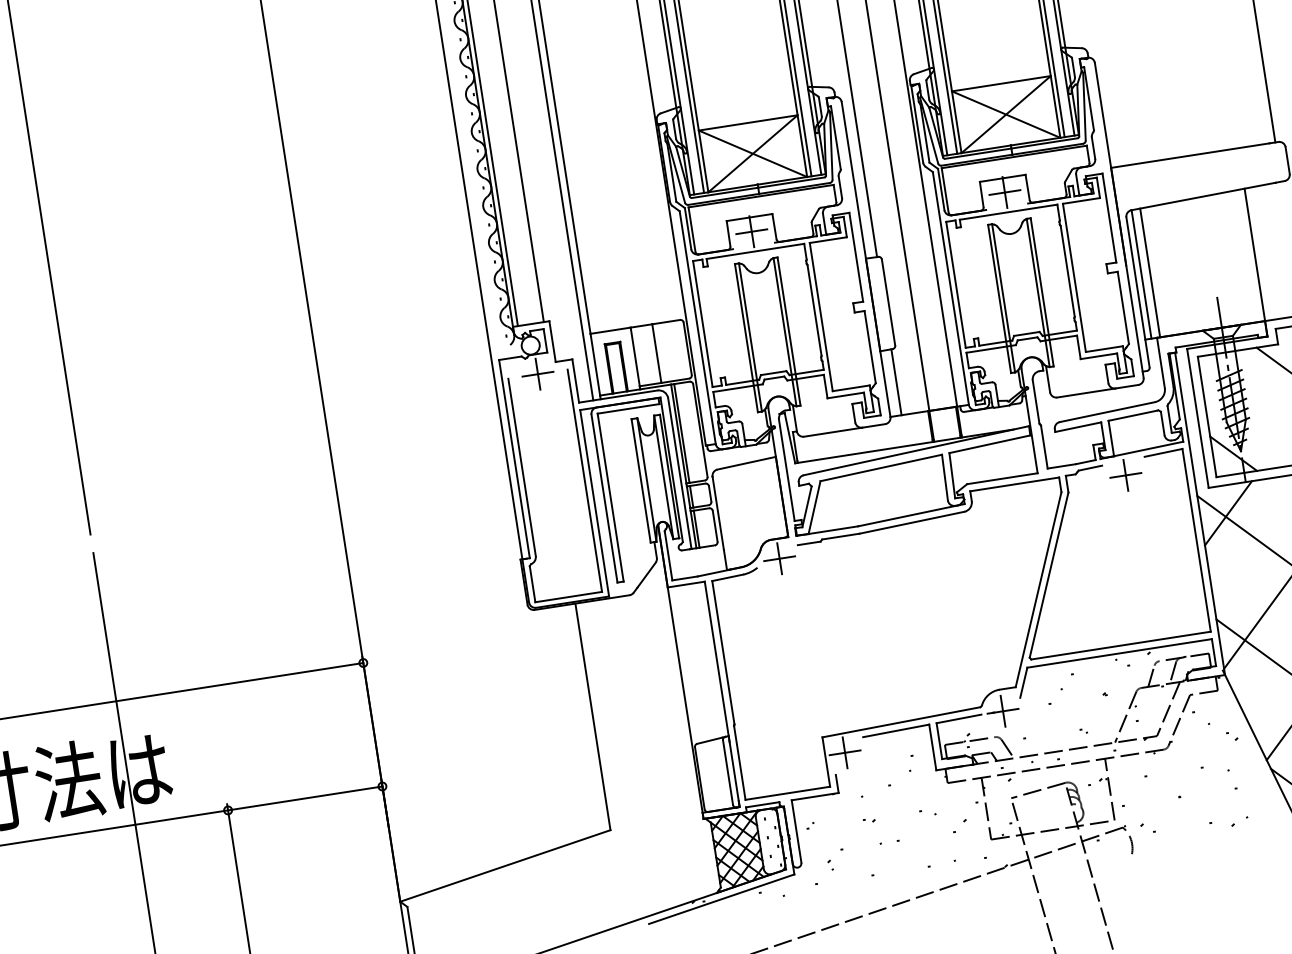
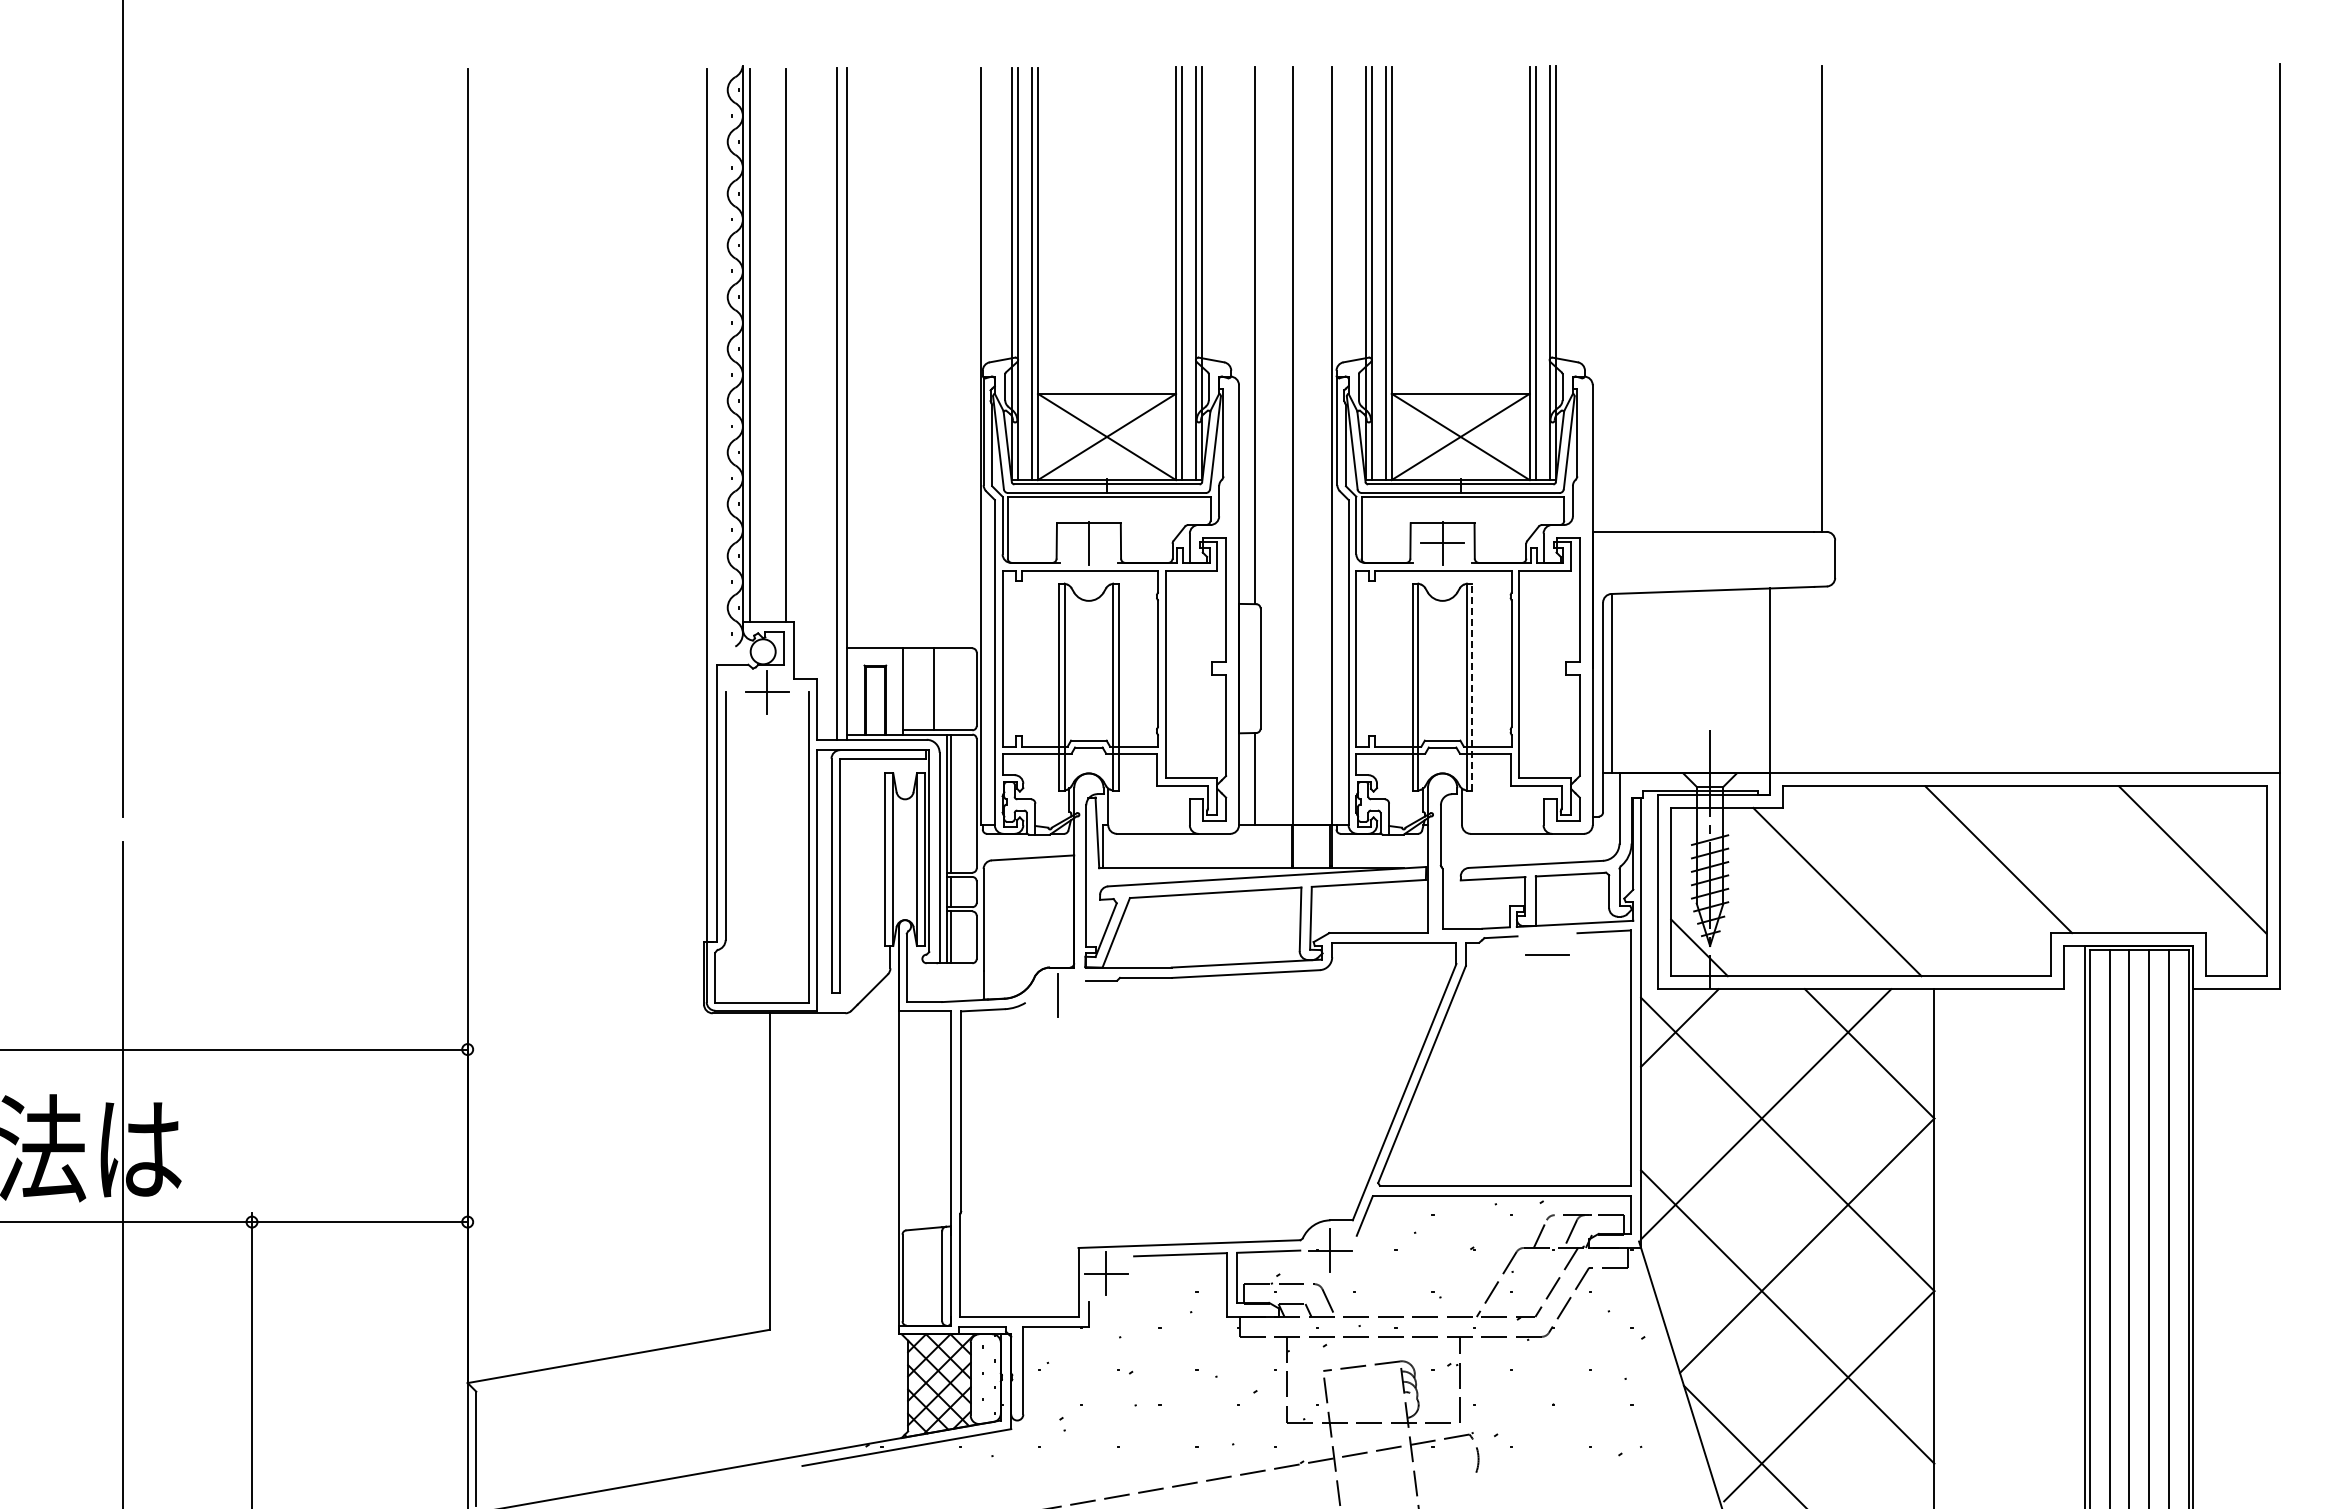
line: (751, 232) -> (1088, 543), removed
line: (1149, 272) -> (1623, 683), removed
line: (1042, 292) -> (1472, 687), solid -> dashed
line: (1125, 475) -> (1547, 954), removed
line: (779, 558) -> (1057, 995), removed

